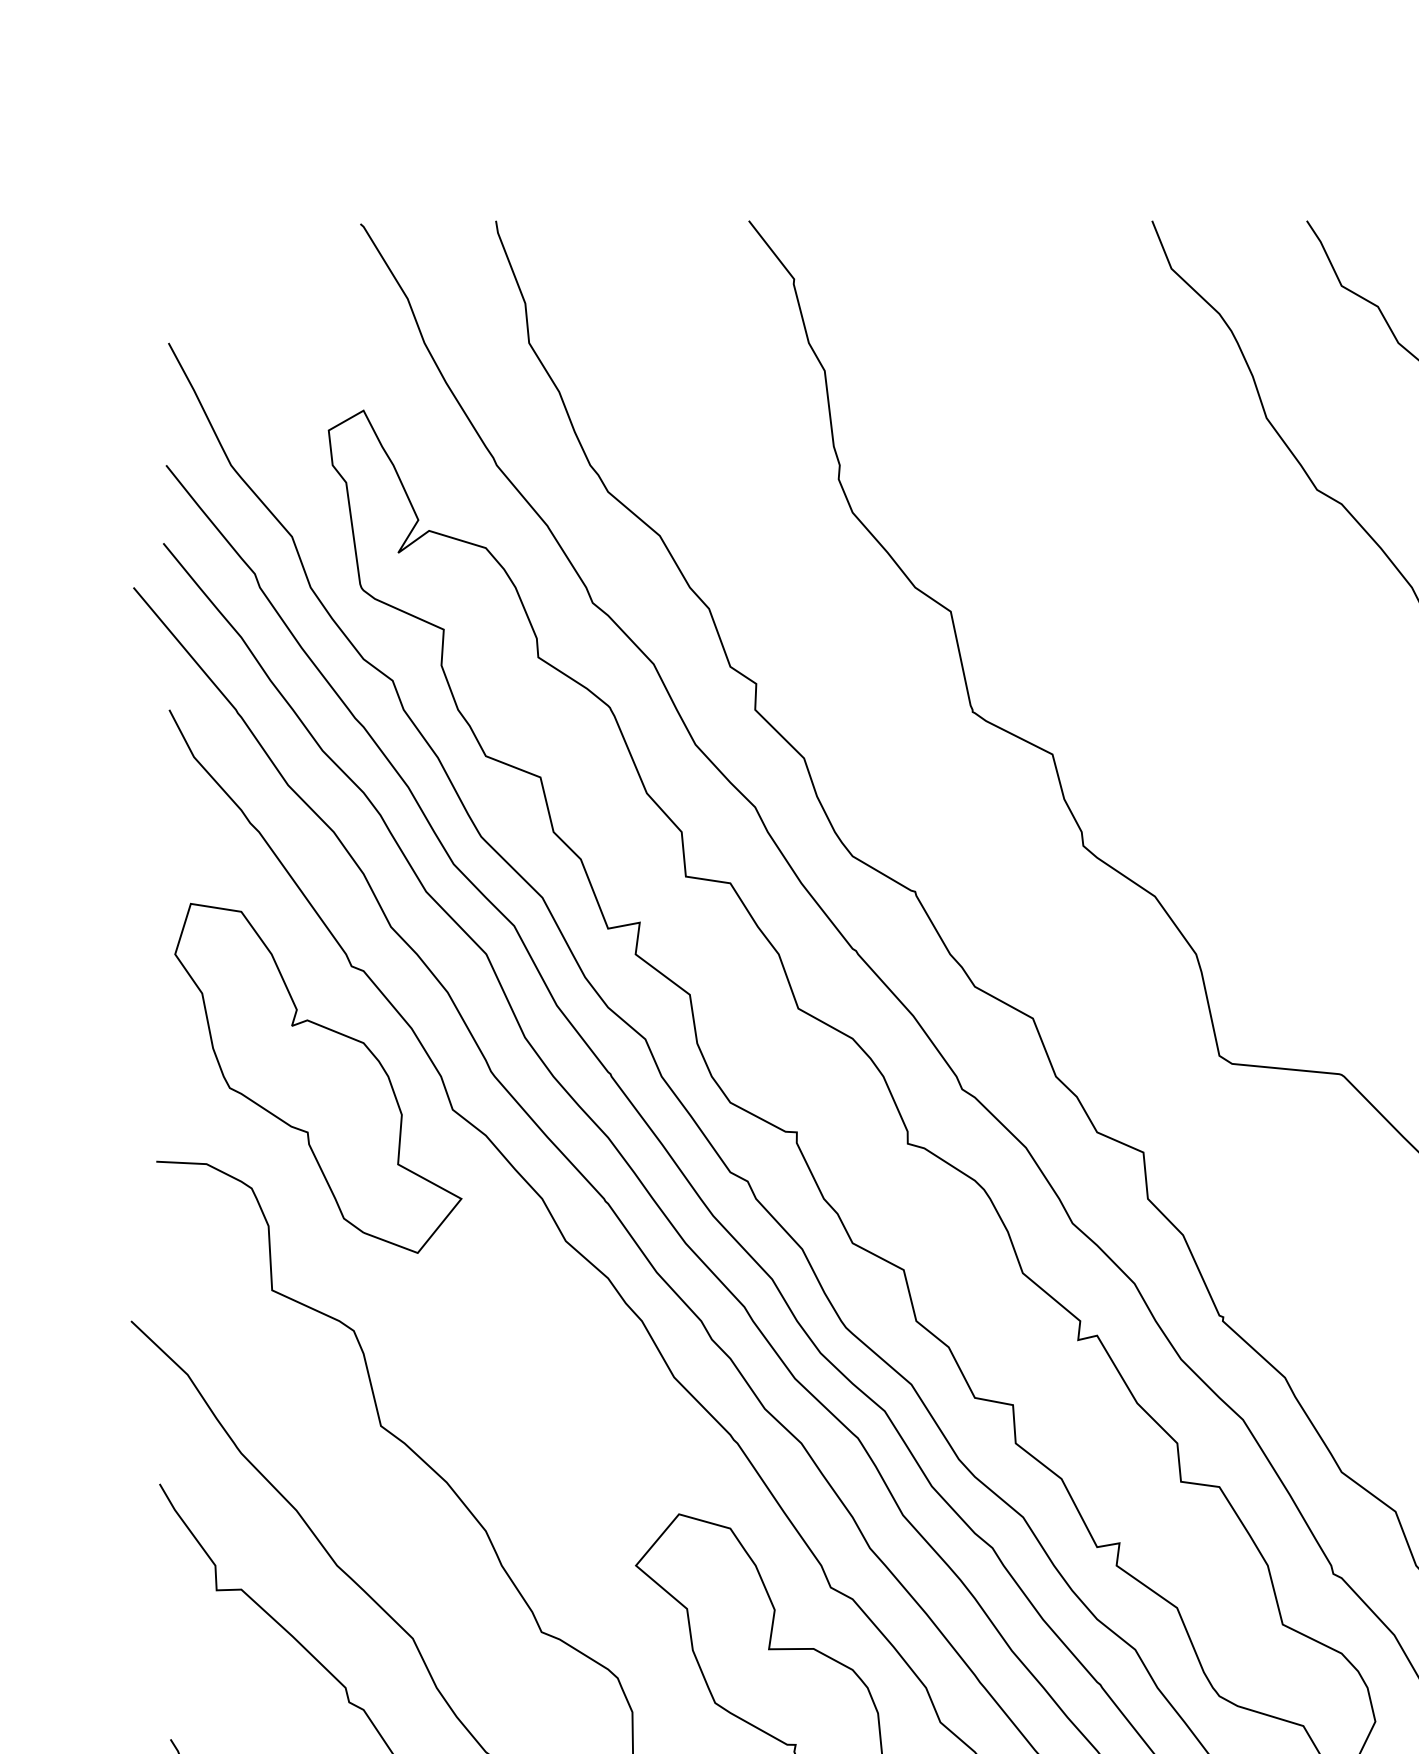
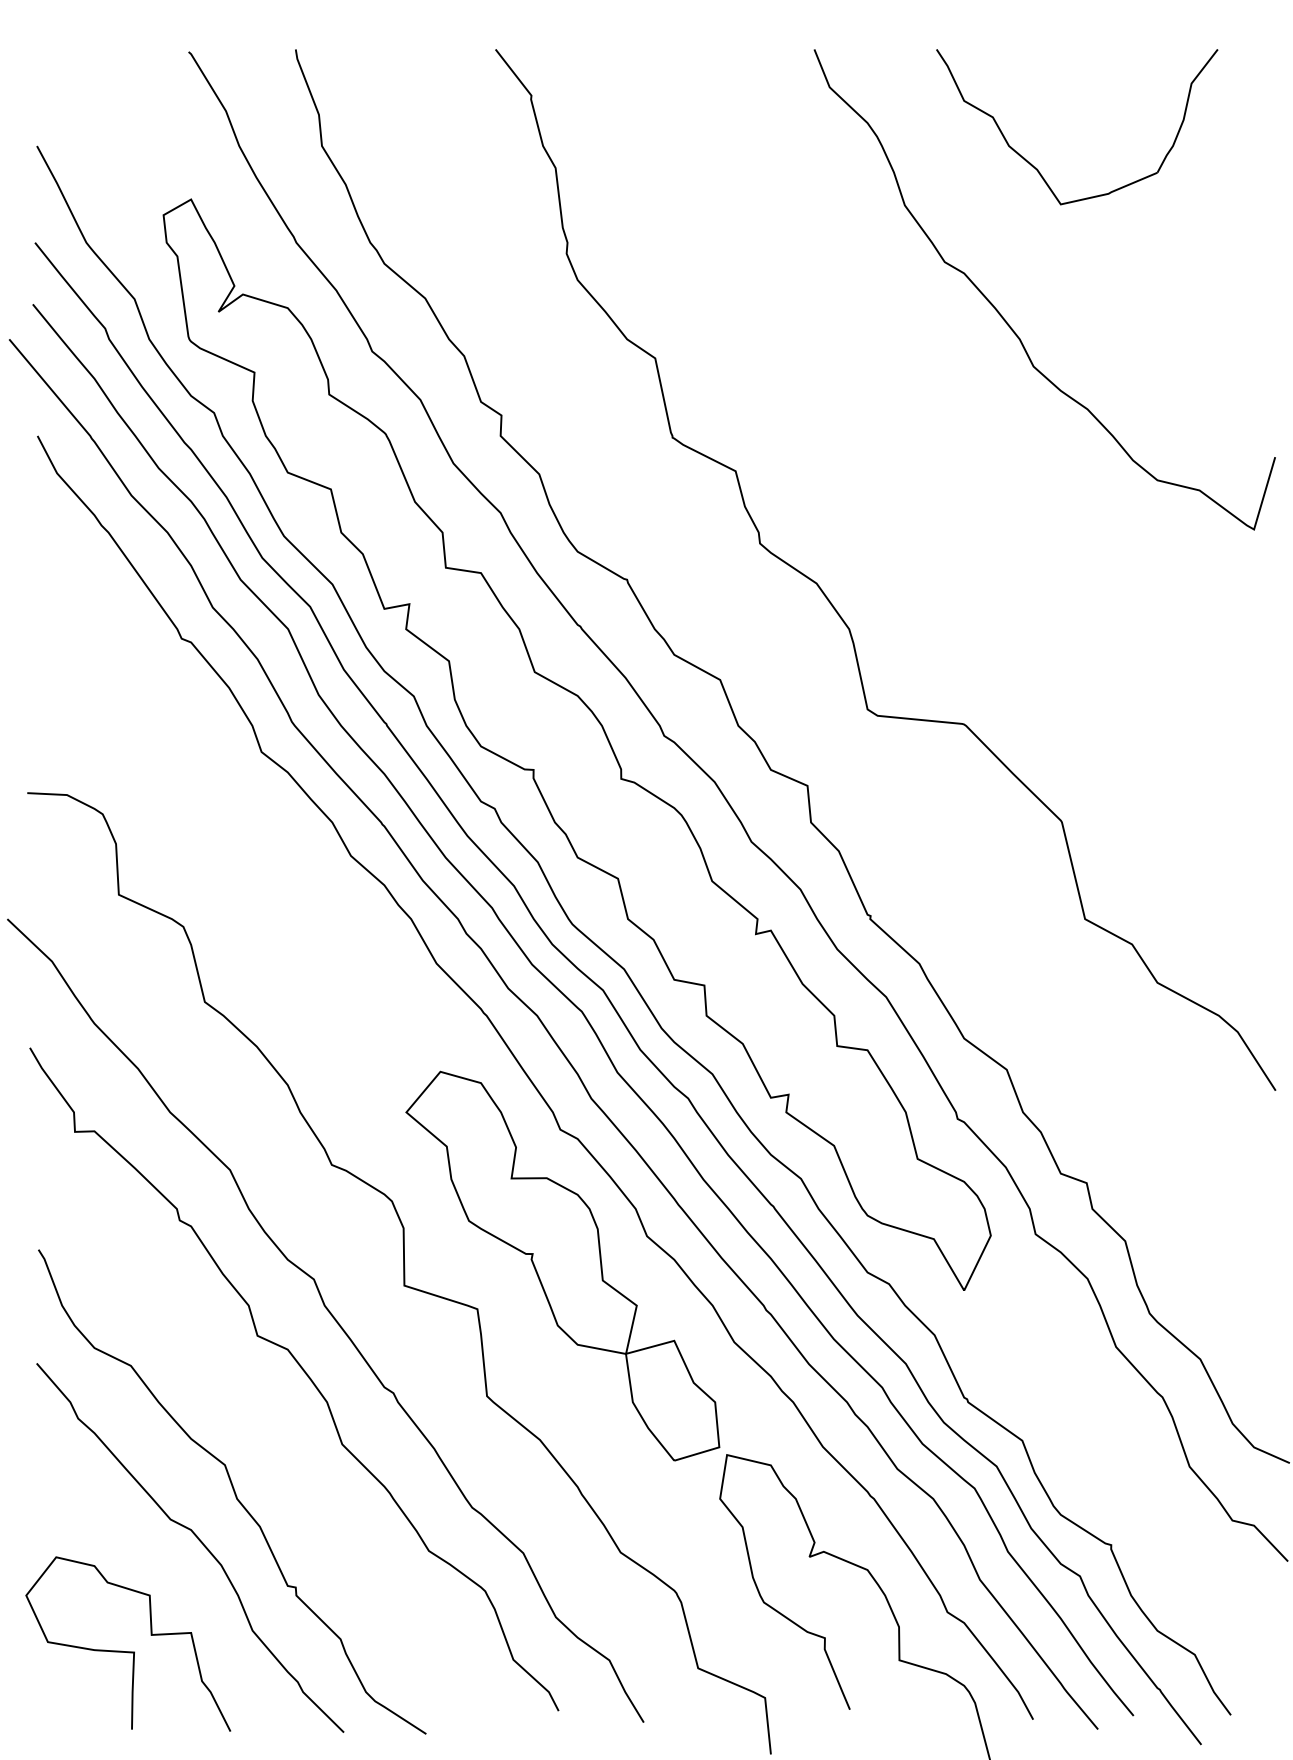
part: (318, 1078) -> (155, 727), removed

